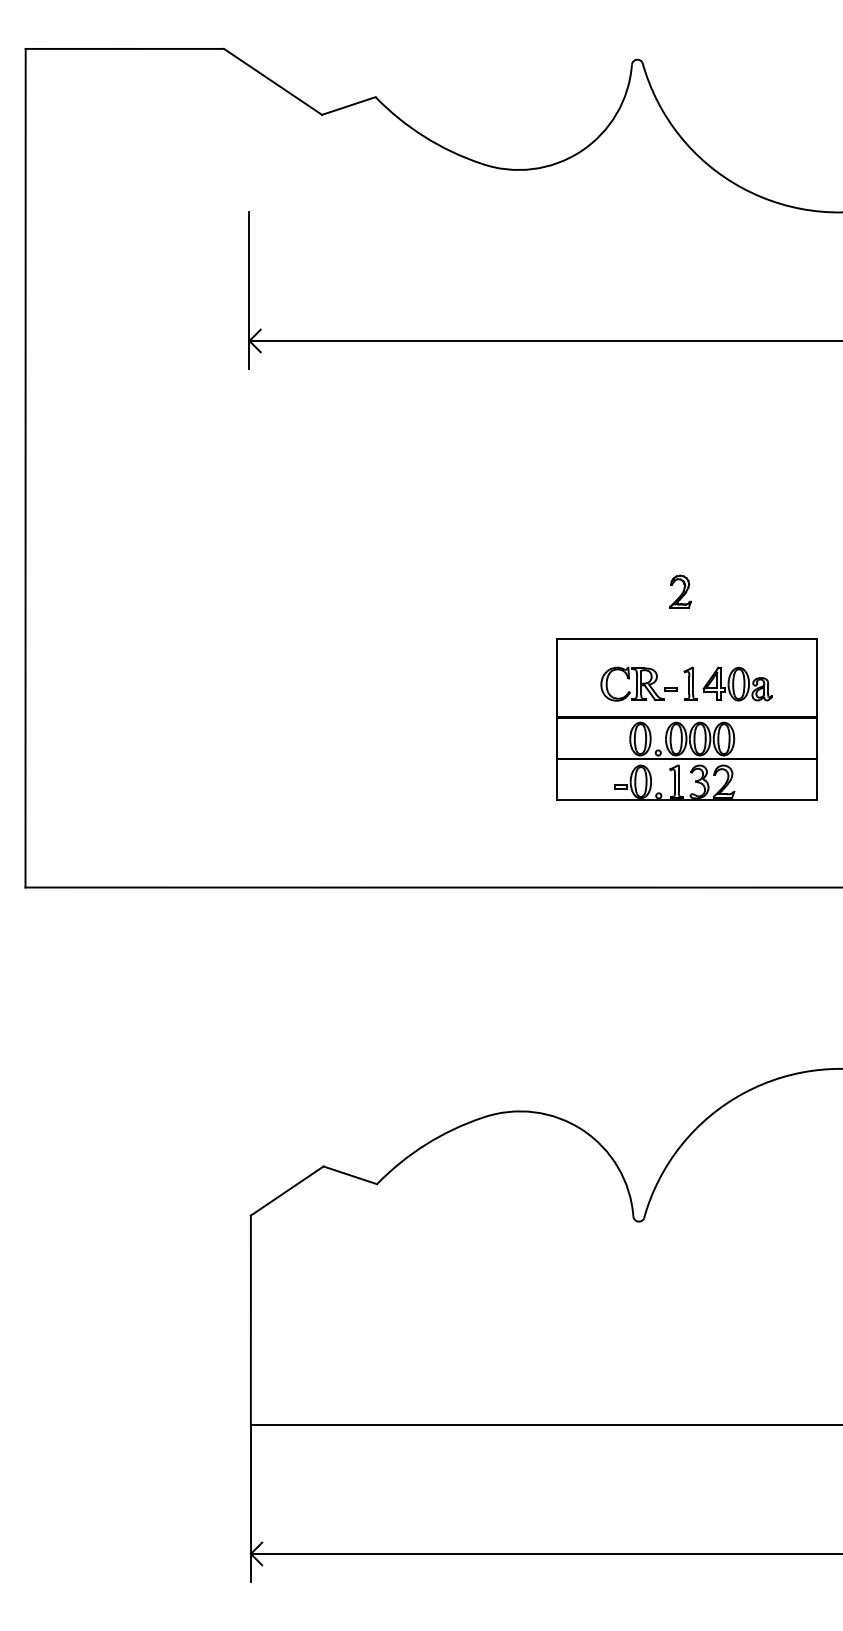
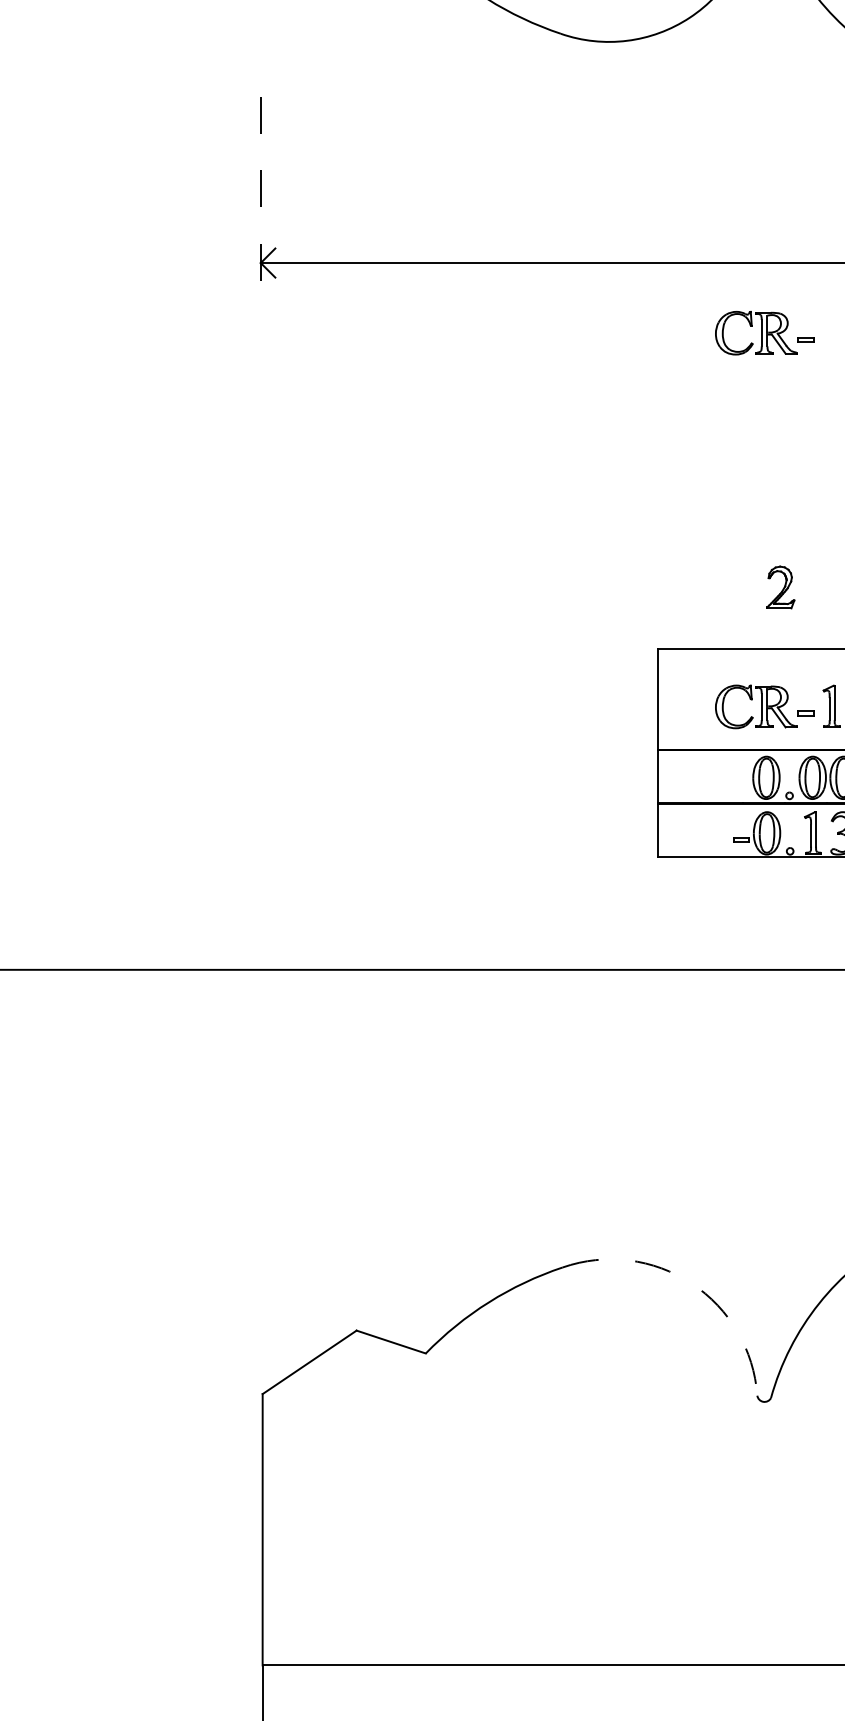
line: (249, 291) -> (260, 199), solid -> dashed
part: (638, 394) -> (763, 332), added
part: (680, 591) -> (780, 587), moved
arc: (582, 1130) -> (691, 1284), solid -> dashed

